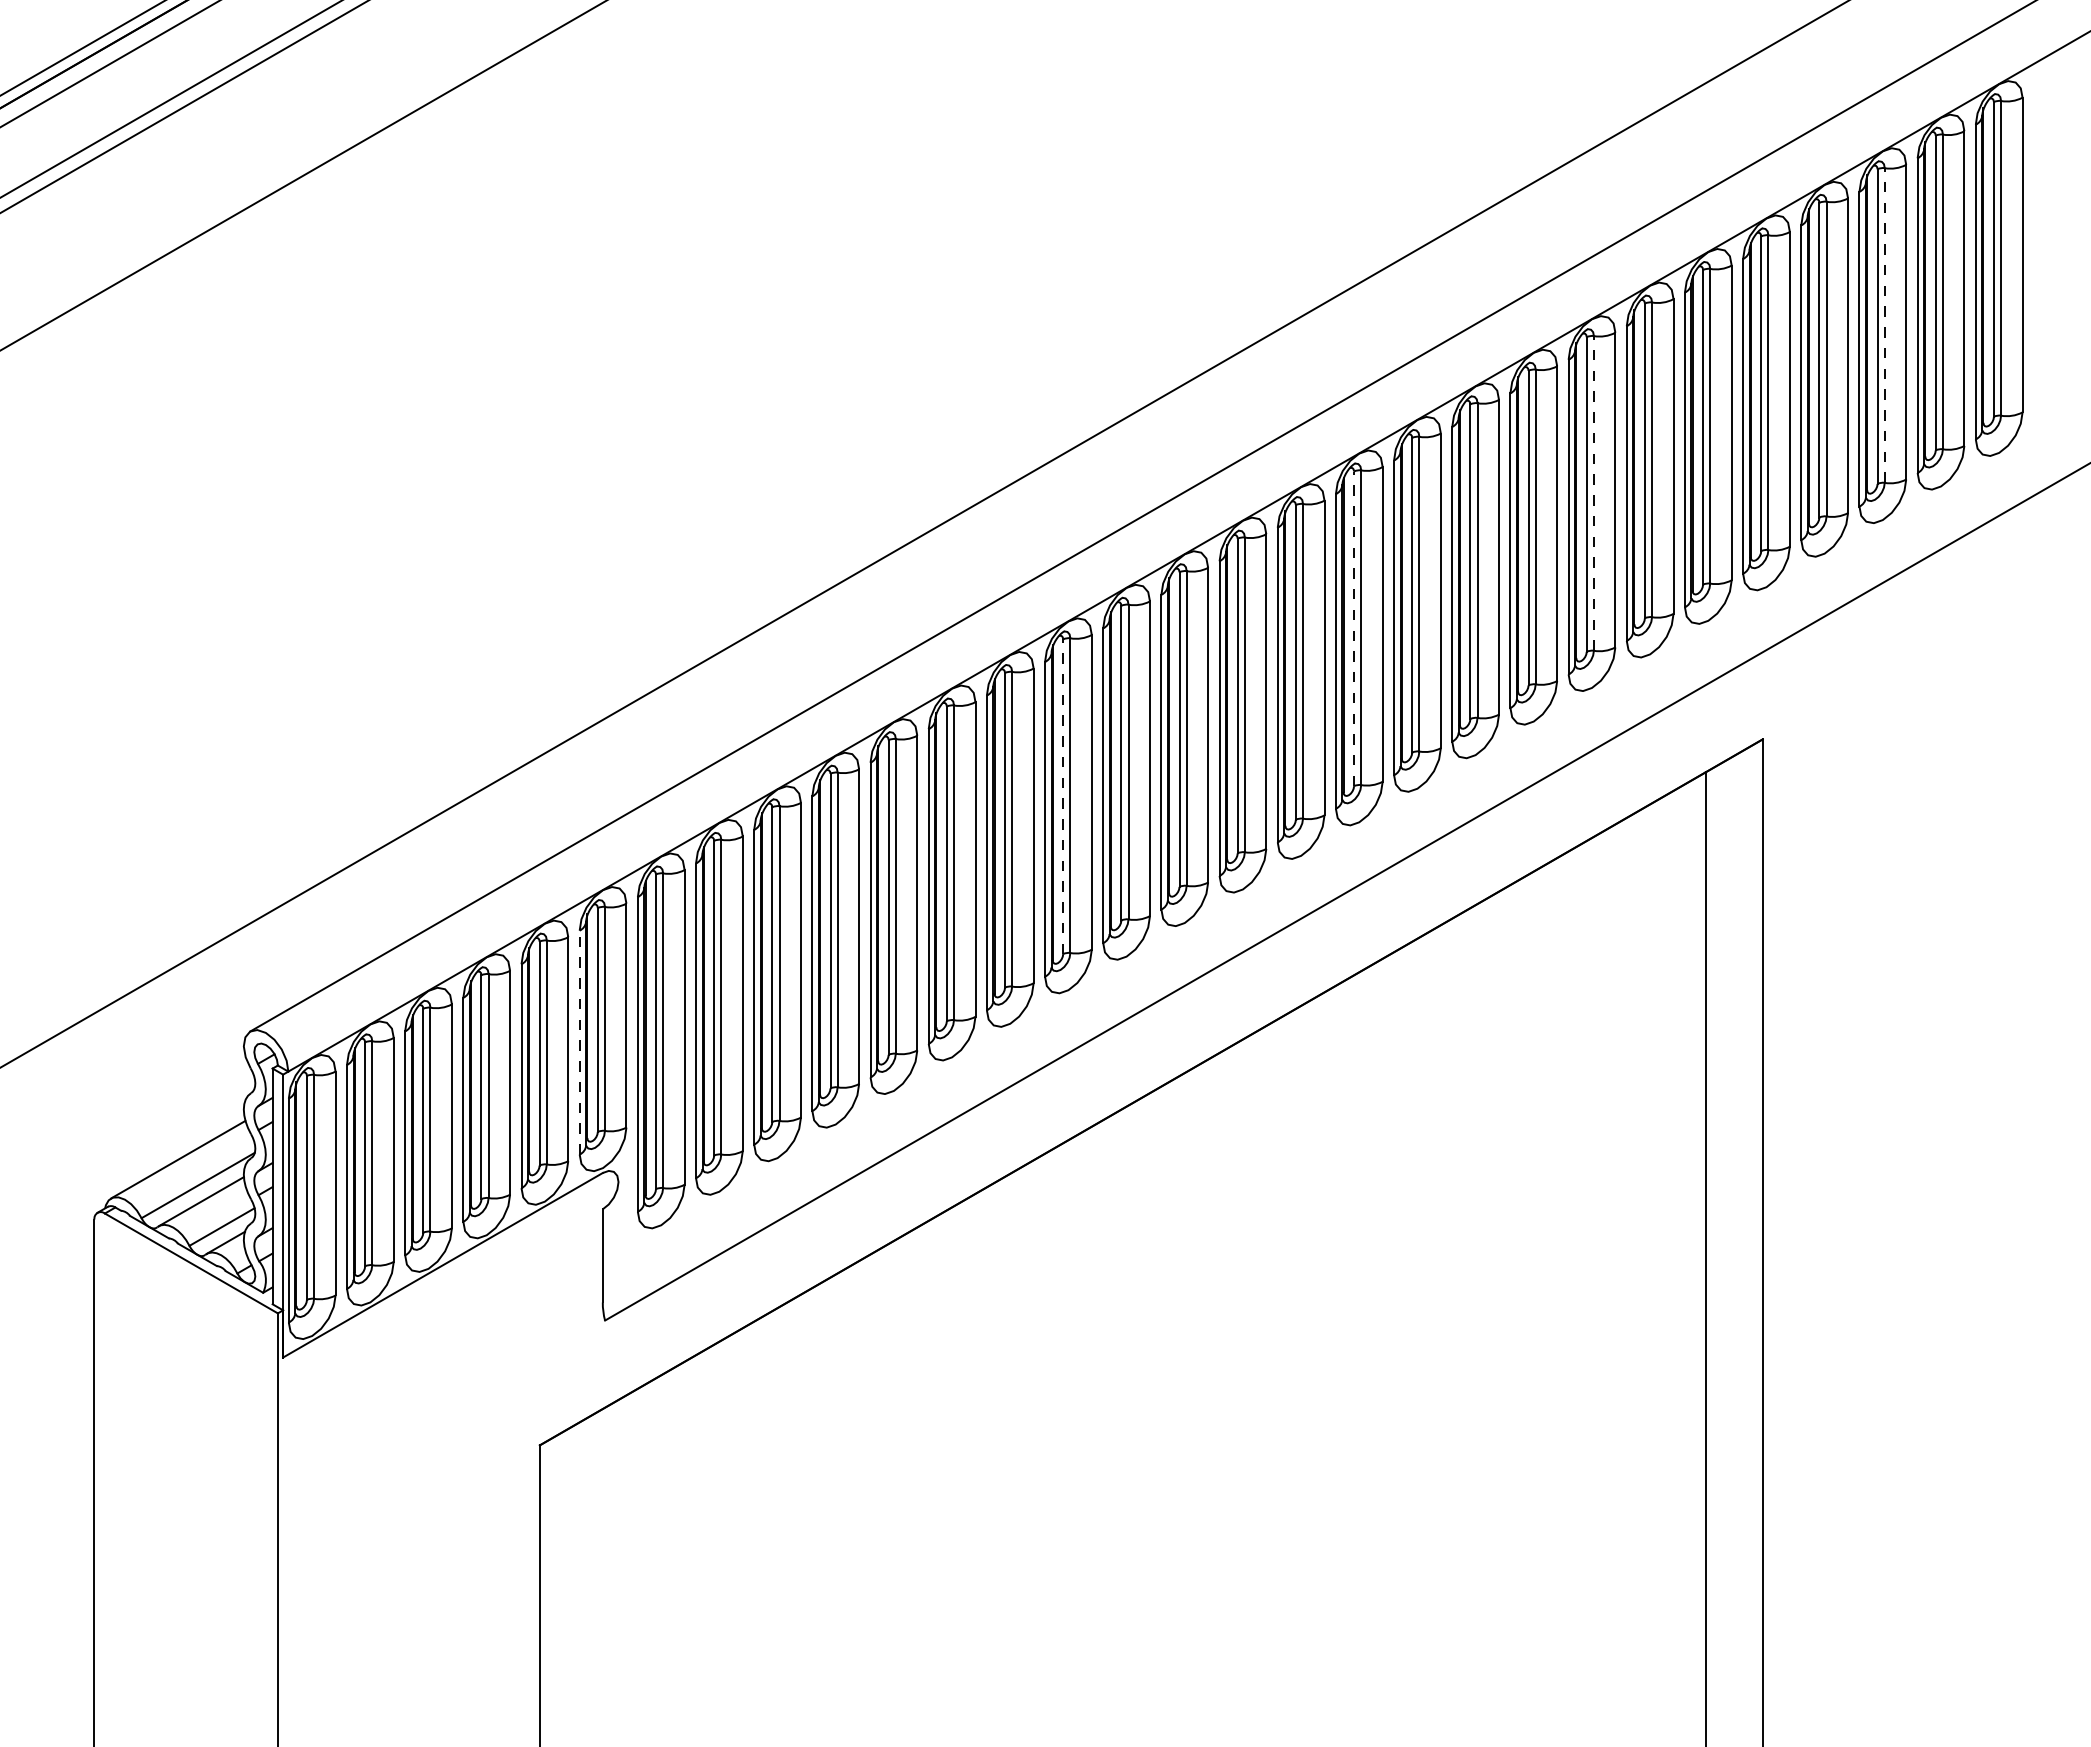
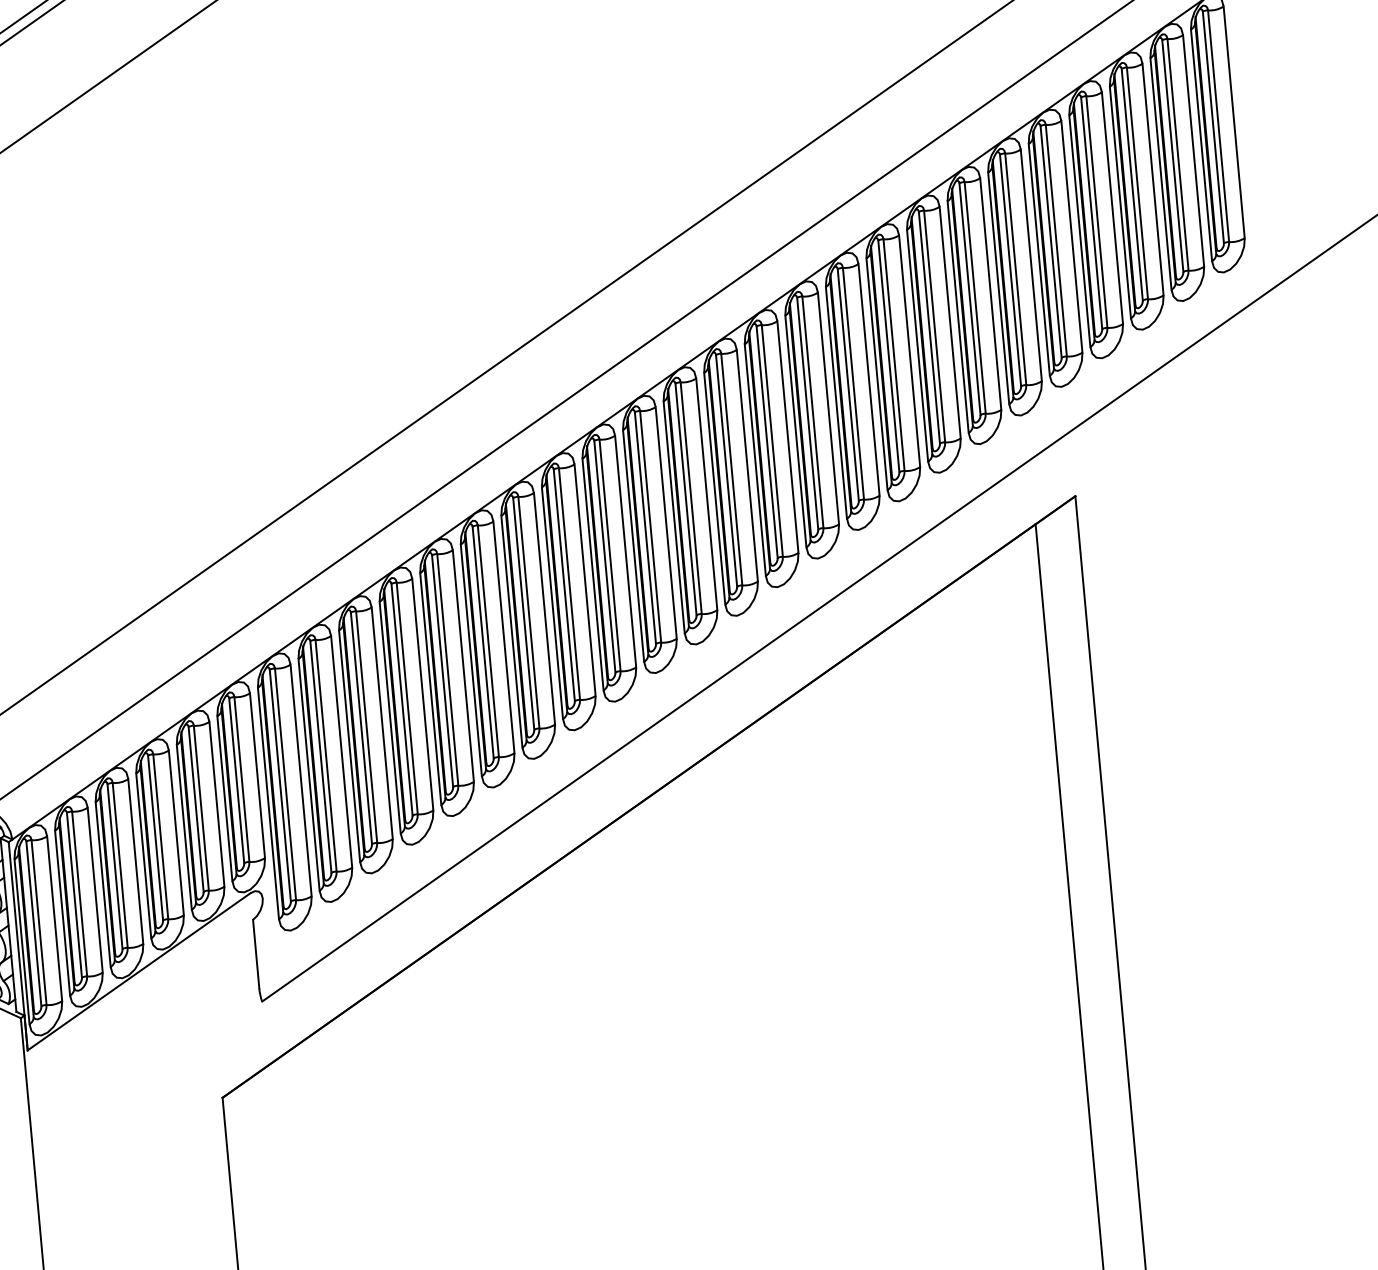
line: (1884, 325) -> (1137, 183), dashed -> solid
line: (1593, 492) -> (934, 325), dashed -> solid
line: (1354, 628) -> (767, 441), dashed -> solid
line: (1063, 796) -> (564, 585), dashed -> solid
line: (579, 1042) -> (224, 798), dashed -> solid

